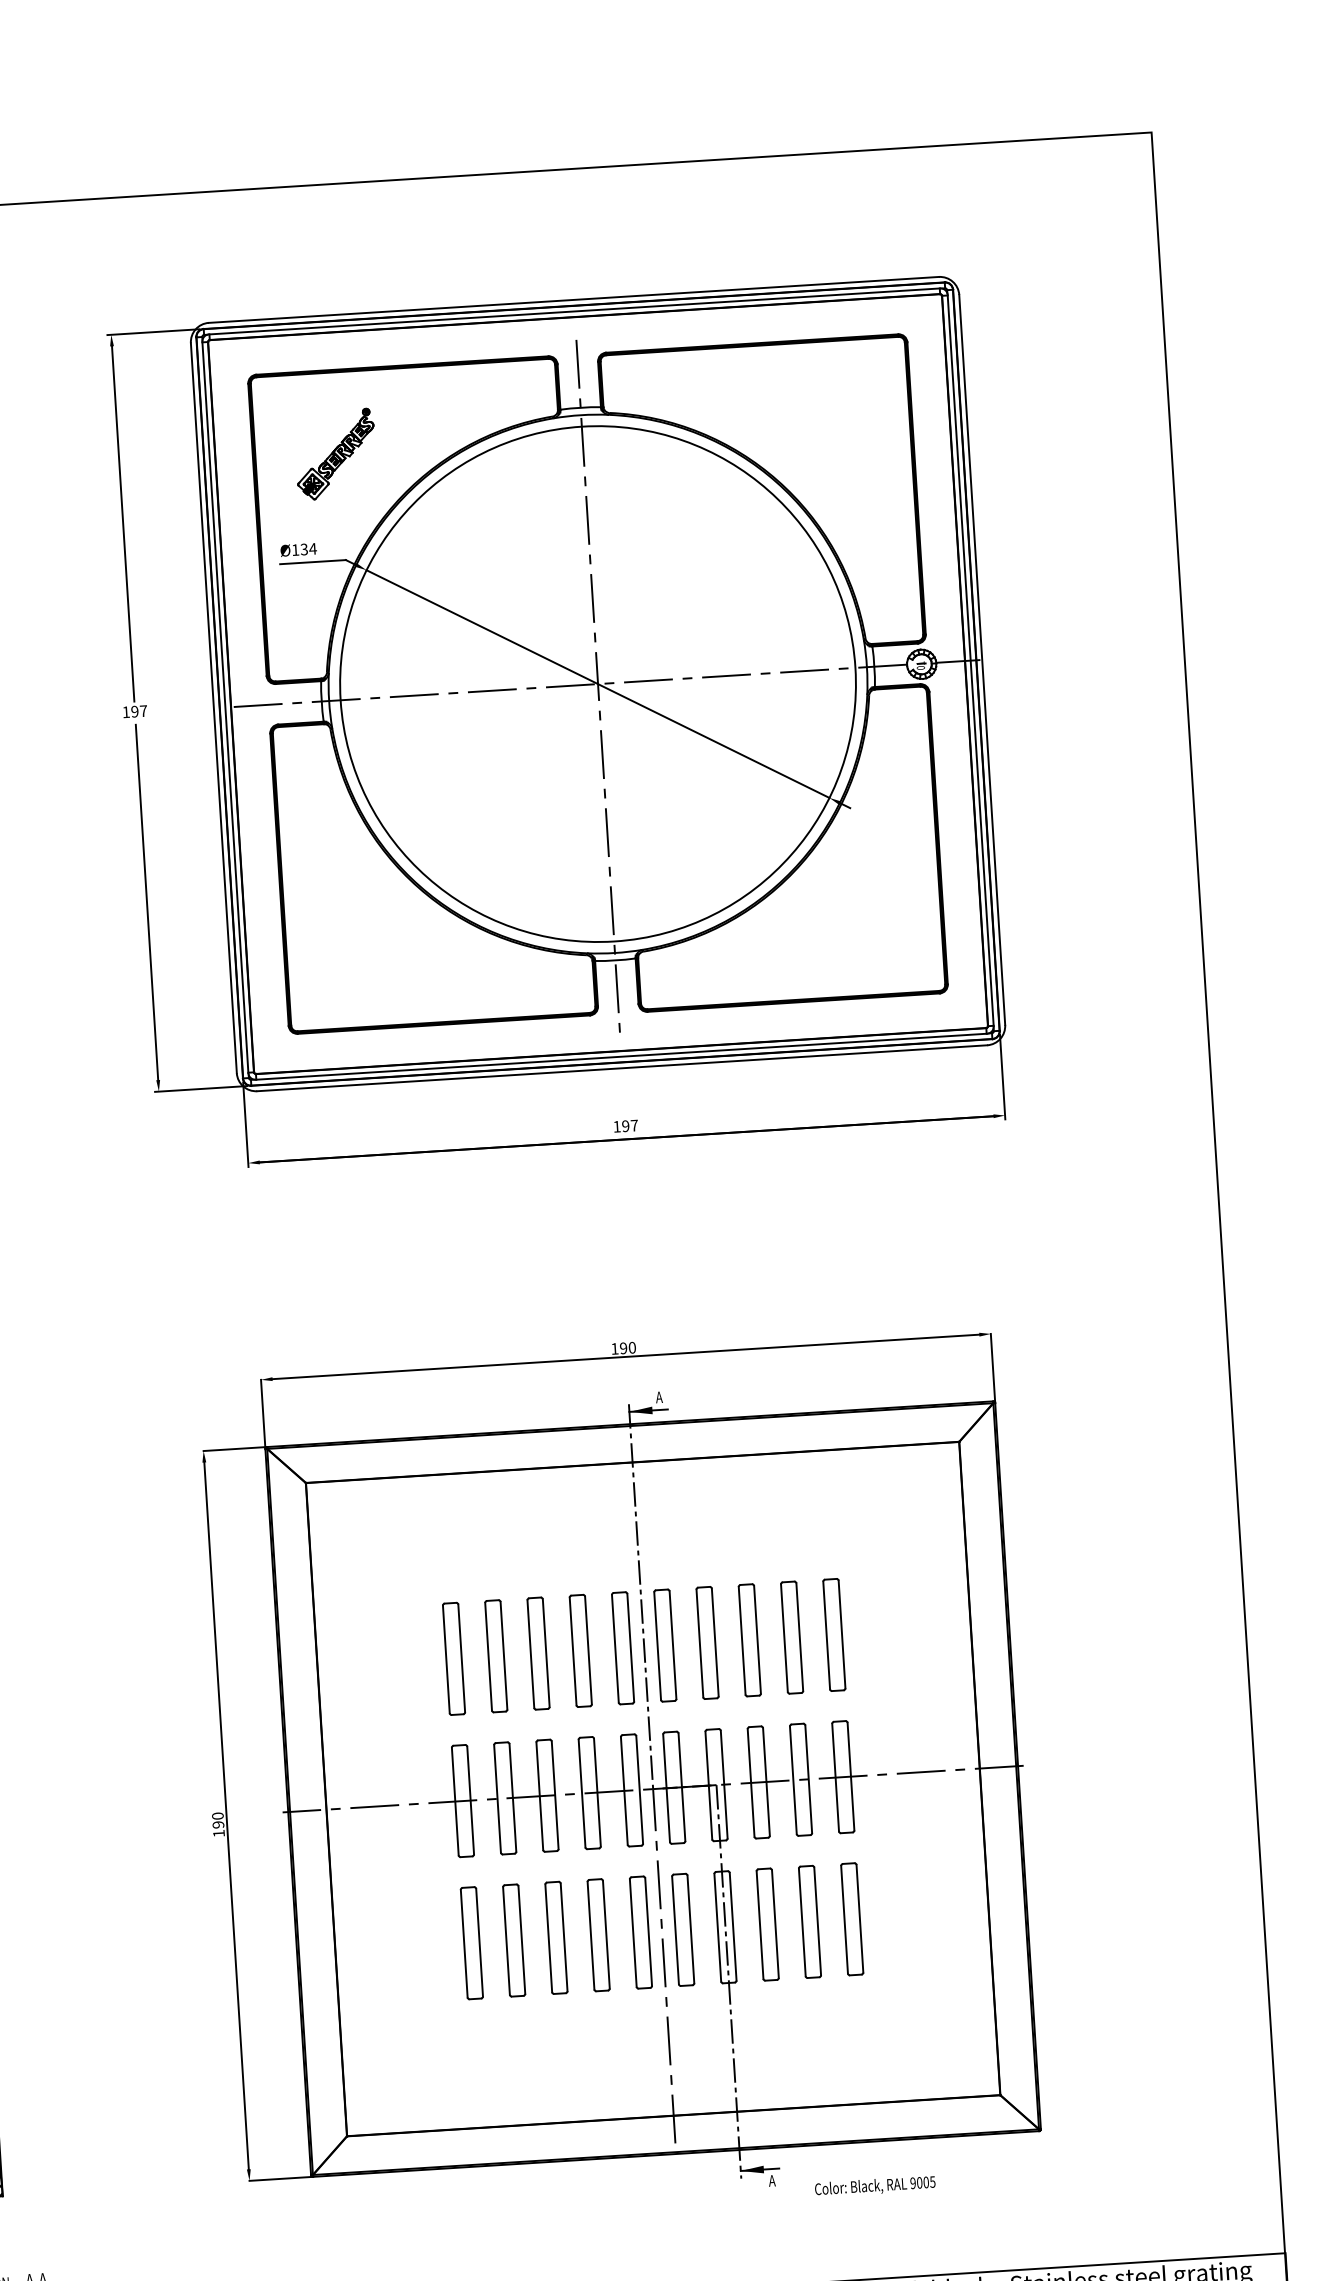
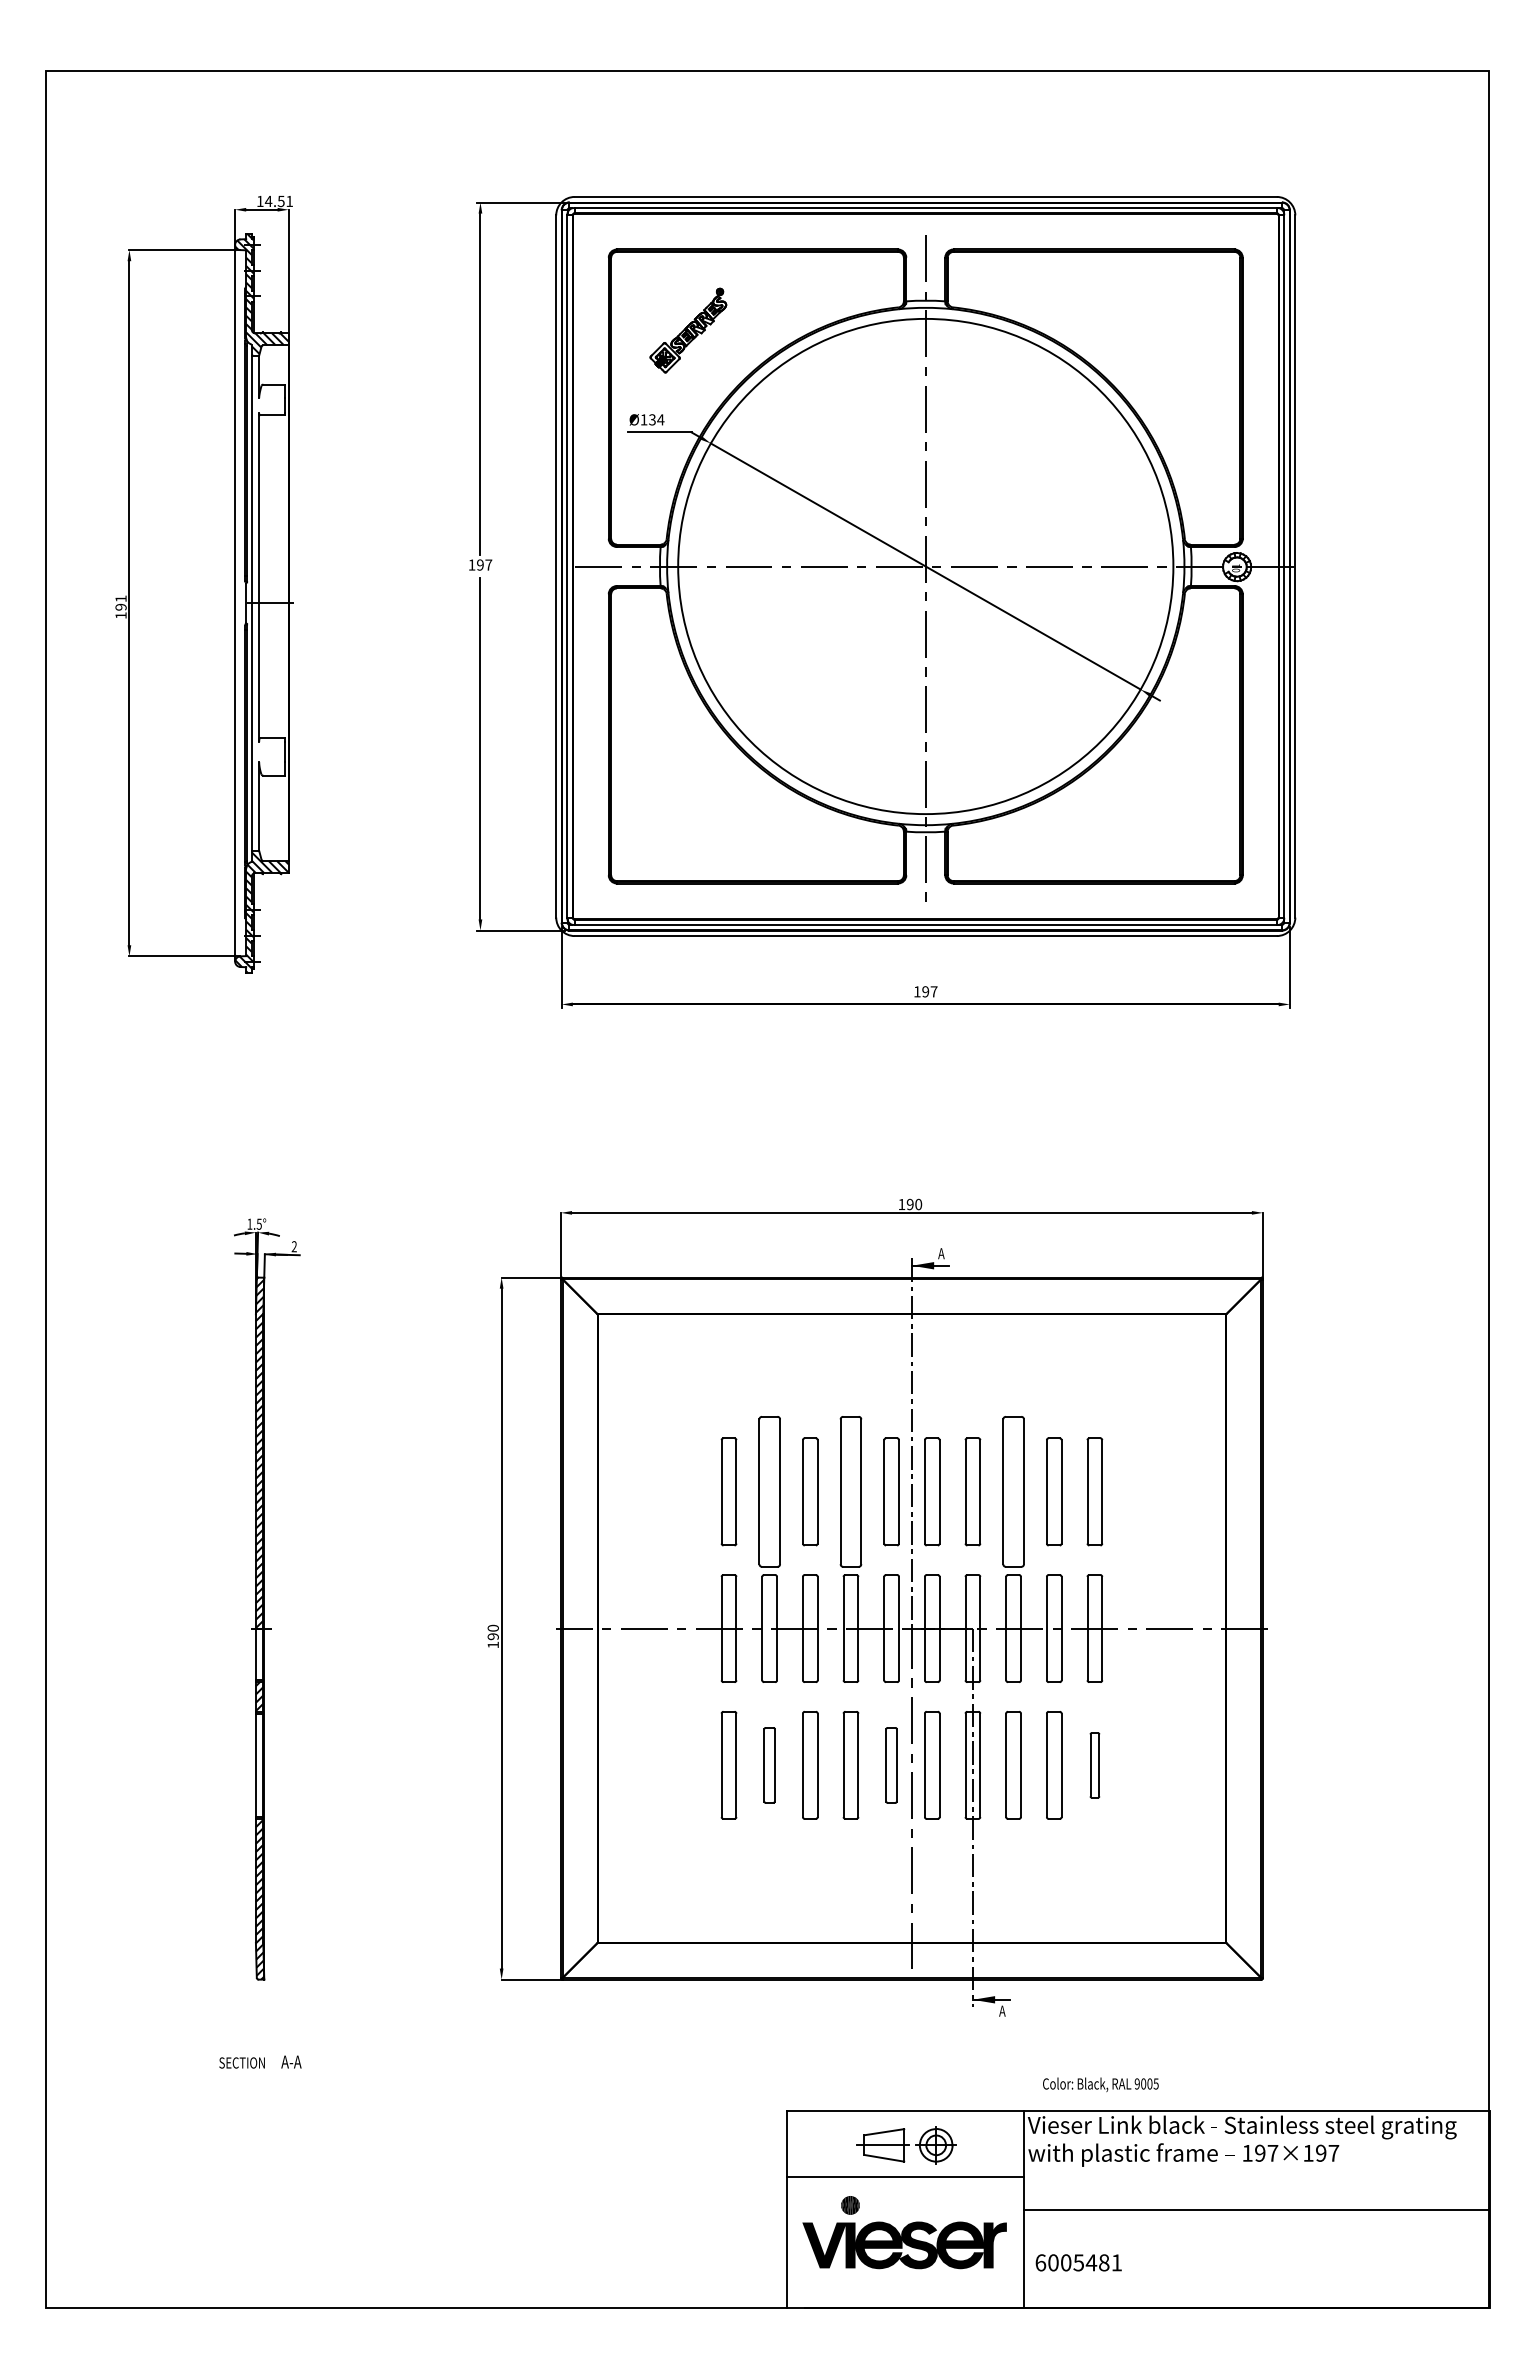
part: (749, 1639) -> (1013, 1491), size x1.4
part: (580, 1650) -> (850, 1491), size x1.4
part: (496, 1655) -> (769, 1491), size x1.4
part: (851, 1919) -> (1094, 1765), size x0.6
part: (640, 1932) -> (891, 1765), size x0.7
part: (513, 1940) -> (769, 1765), size x0.7
text: (874, 2186) -> (1100, 2084), moved

